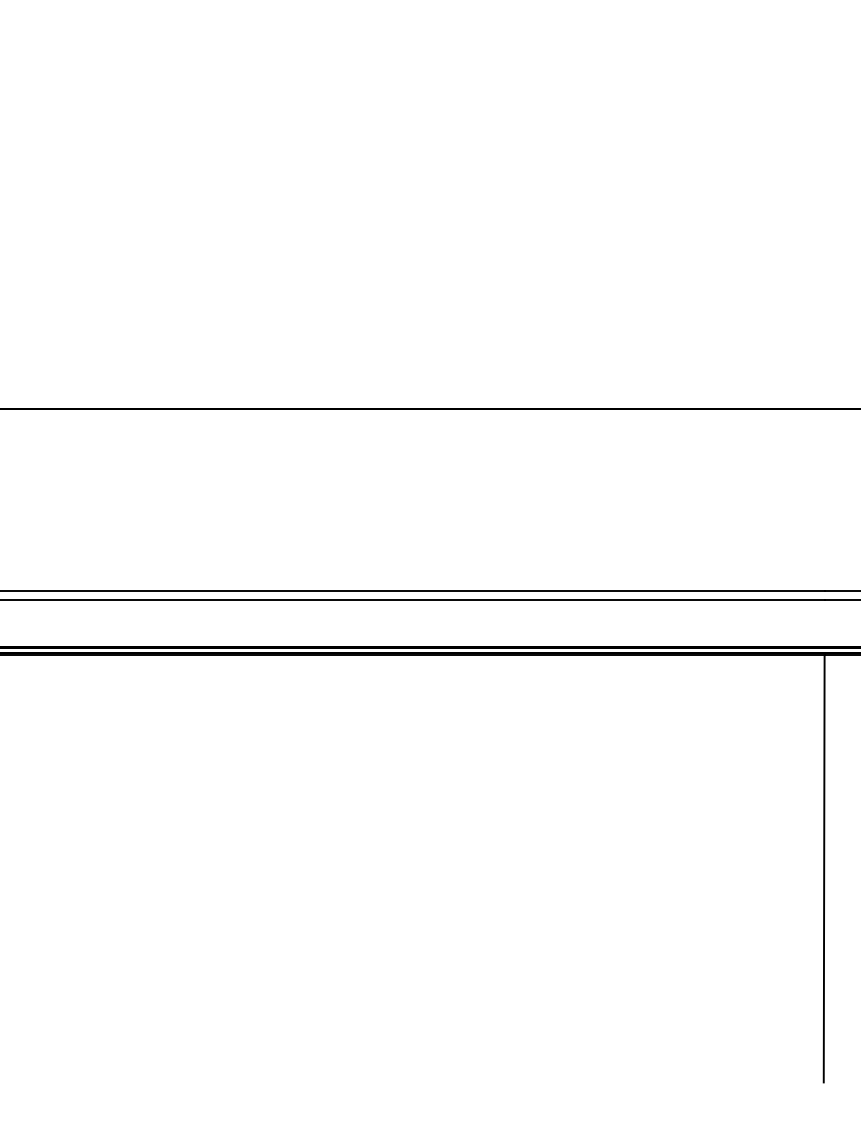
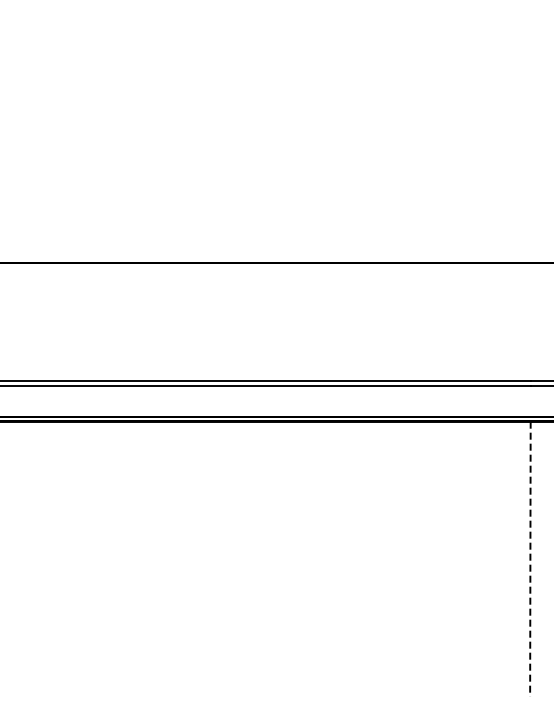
line: (824, 869) -> (530, 559), solid -> dashed

